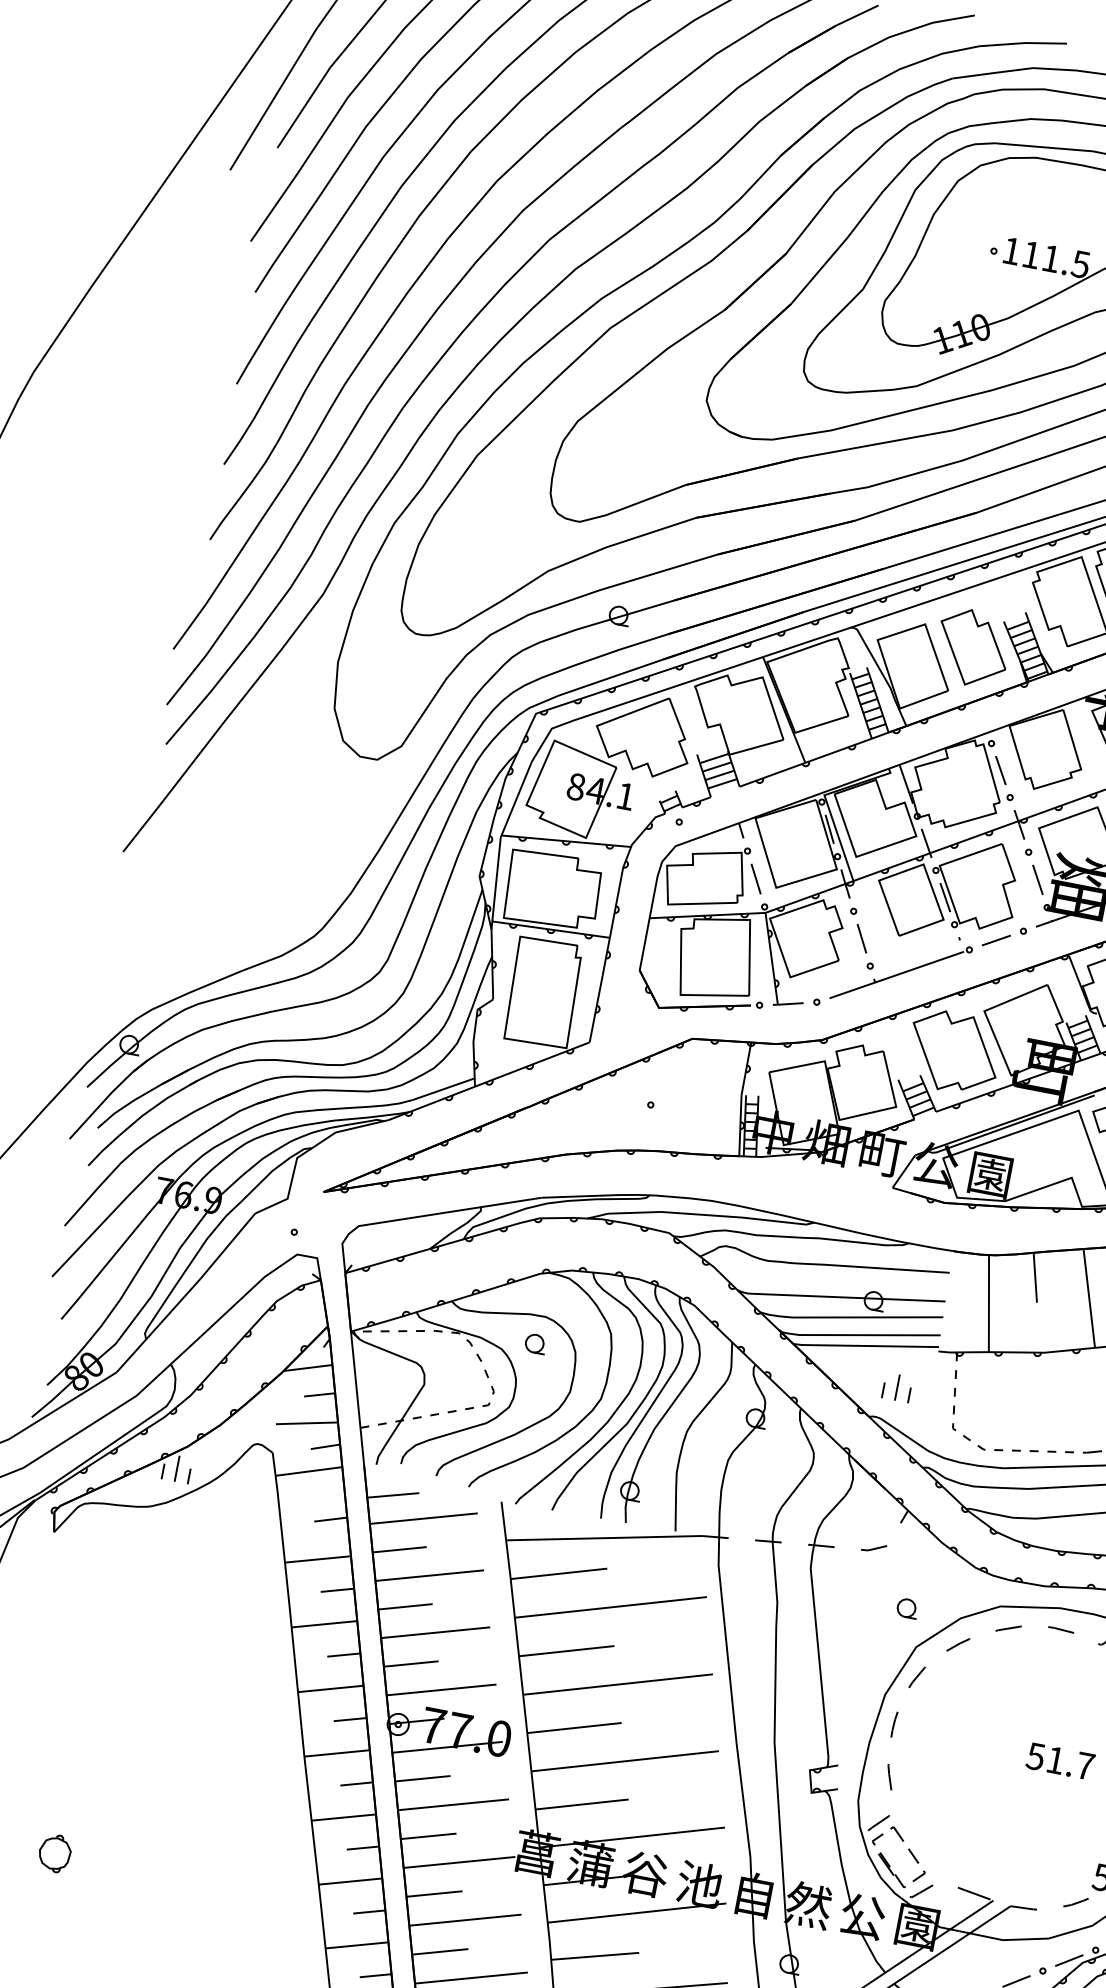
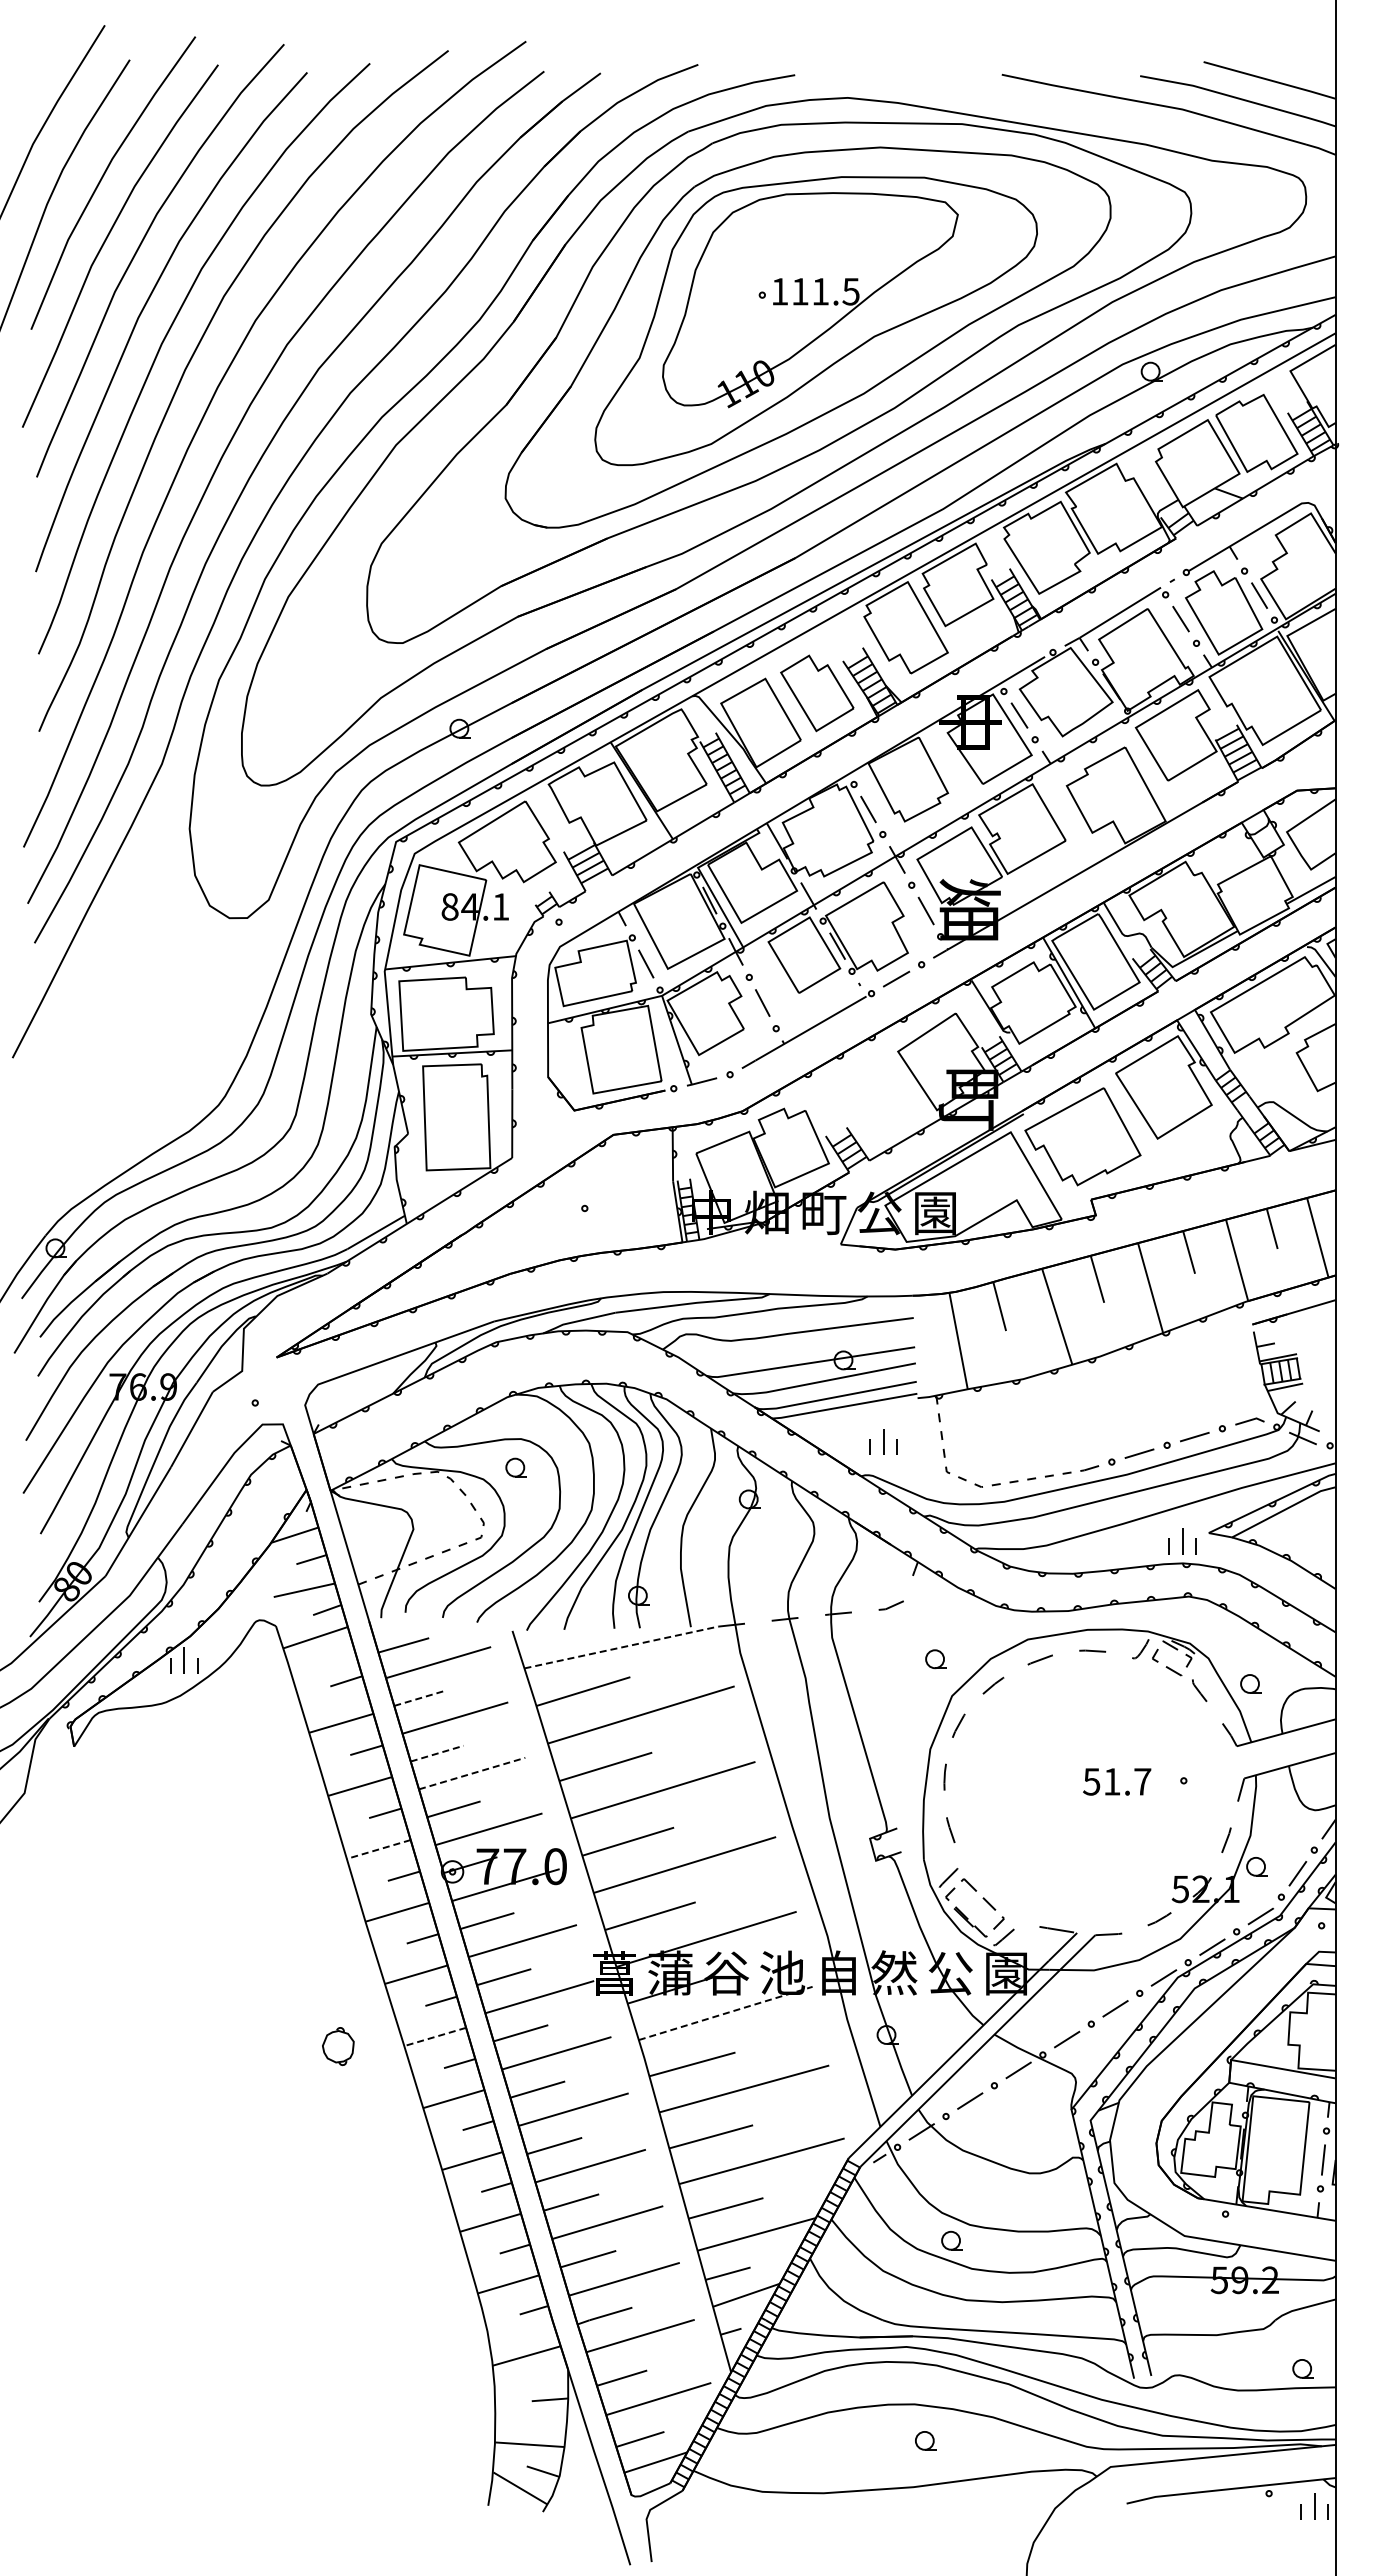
part: (953, 1052) -> (875, 1098), removed
line: (604, 1538) -> (621, 1647), solid -> dashed
line: (400, 1549) -> (421, 1697), solid -> dashed
line: (405, 1606) -> (437, 1753), solid -> dashed
line: (436, 1632) -> (472, 1773), solid -> dashed
line: (330, 1688) -> (378, 1849), solid -> dashed
part: (55, 1853) -> (338, 2046), moved
line: (349, 1881) -> (434, 2037), solid -> dashed
line: (636, 1913) -> (725, 2013), solid -> dashed

